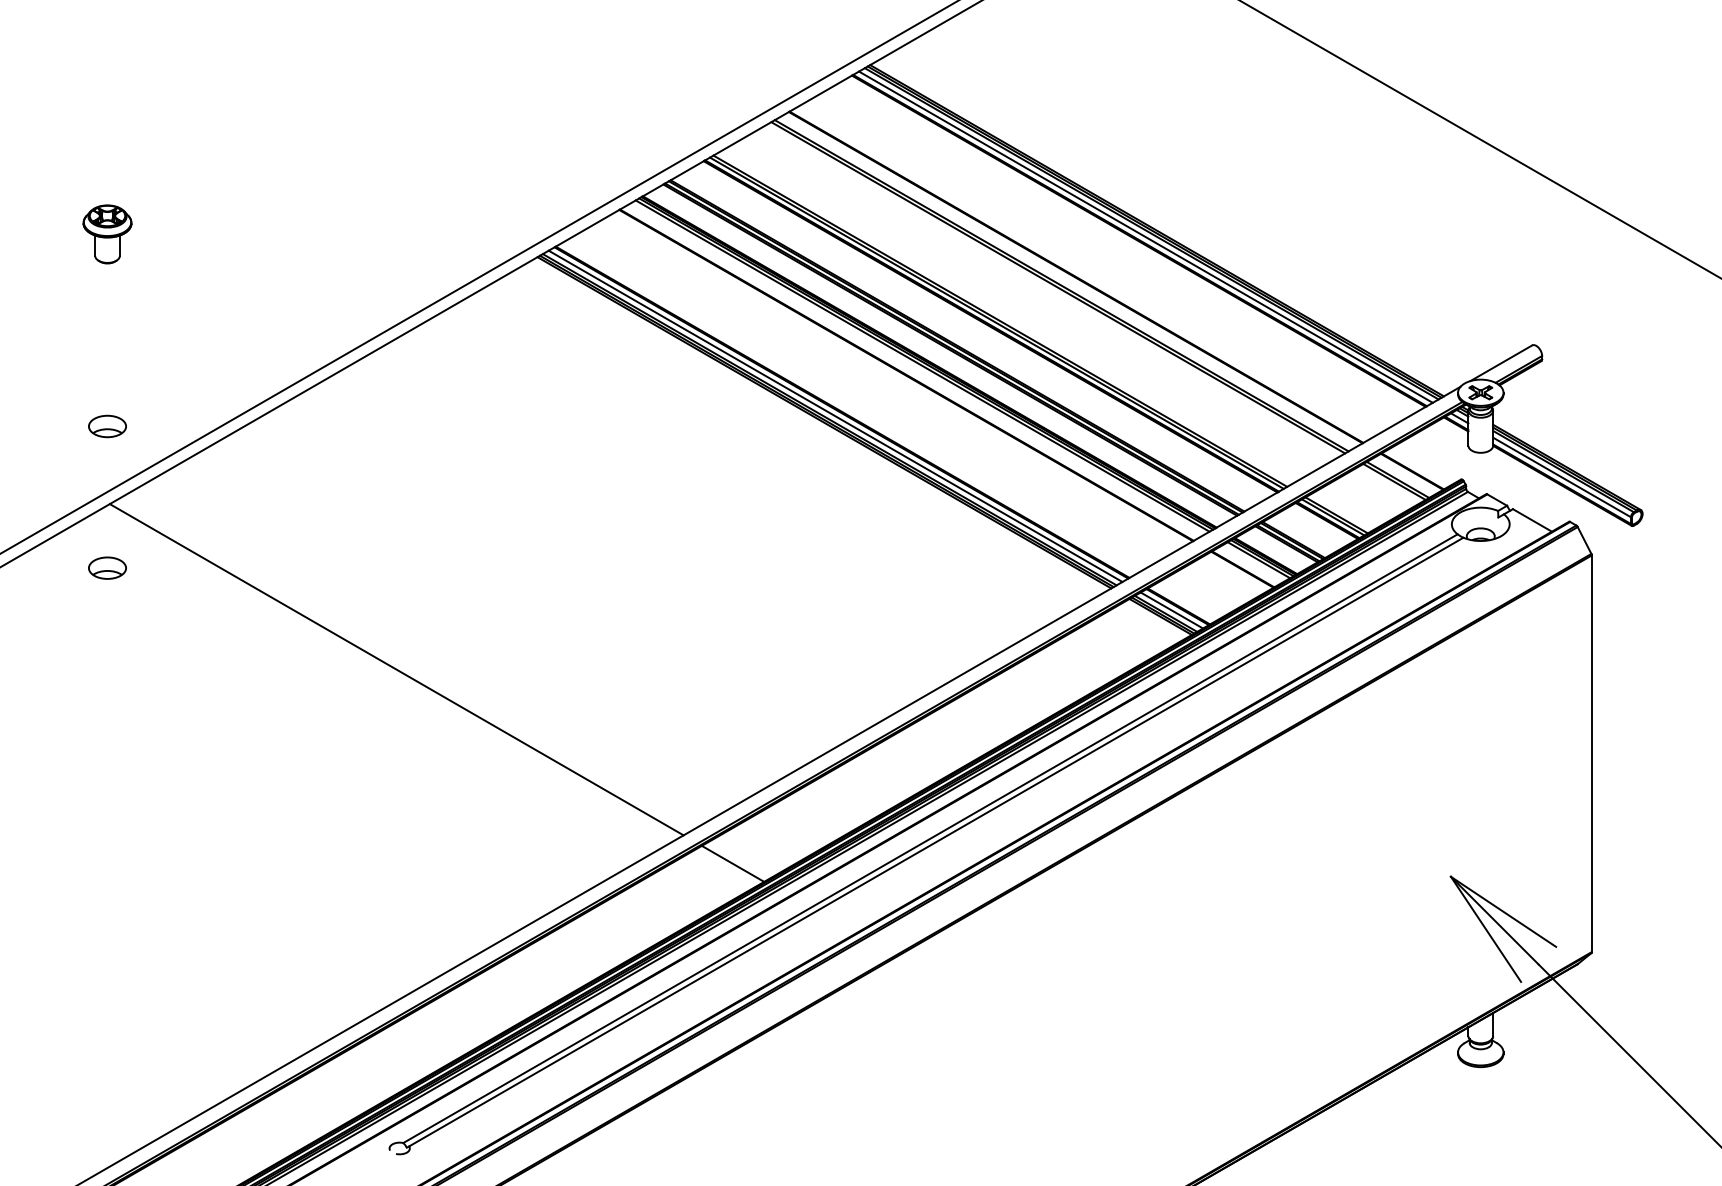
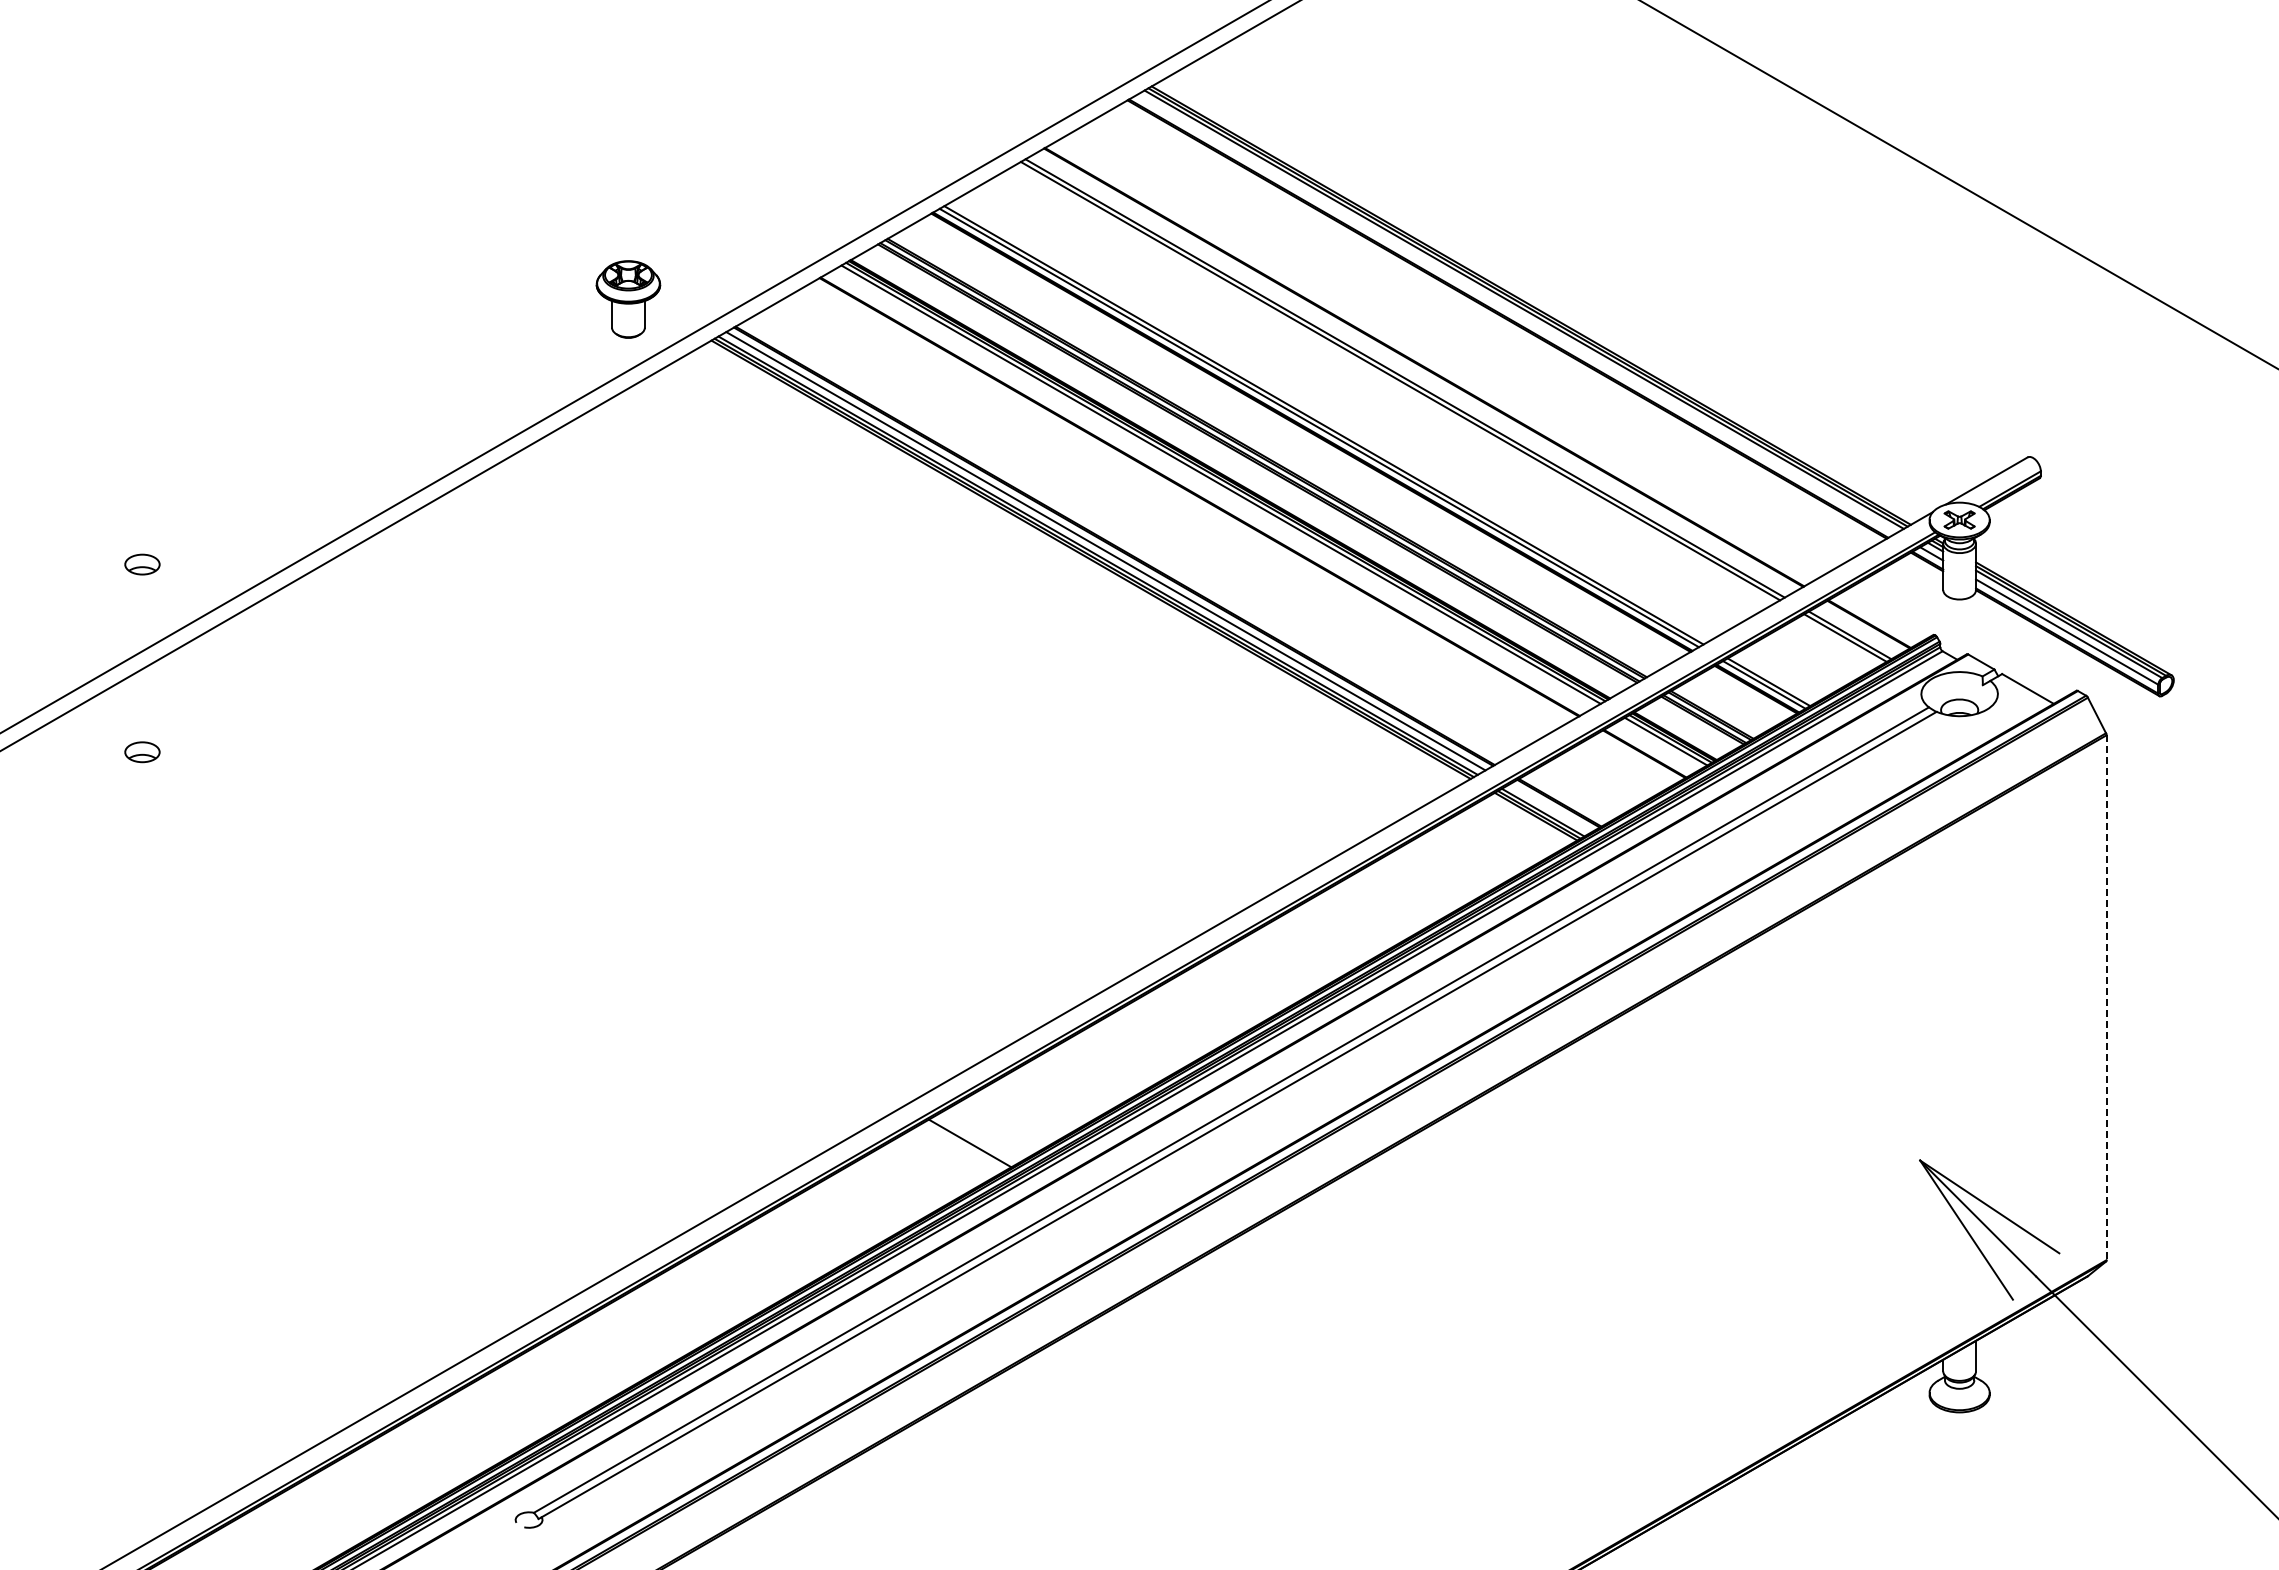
part: (107, 234) -> (628, 299), moved
line: (1145, 237) -> (1516, 314), removed
part: (107, 426) -> (142, 564), size x0.7
part: (107, 568) -> (142, 752), size x0.7
line: (1171, 610) -> (1550, 807), removed
line: (396, 669) -> (524, 886), removed
line: (1591, 754) -> (2106, 998), solid -> dashed

